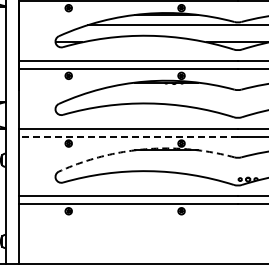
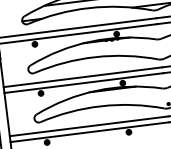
line: (128, 136) -> (83, 82), dashed -> solid
arc: (145, 149) -> (97, 90), dashed -> solid

